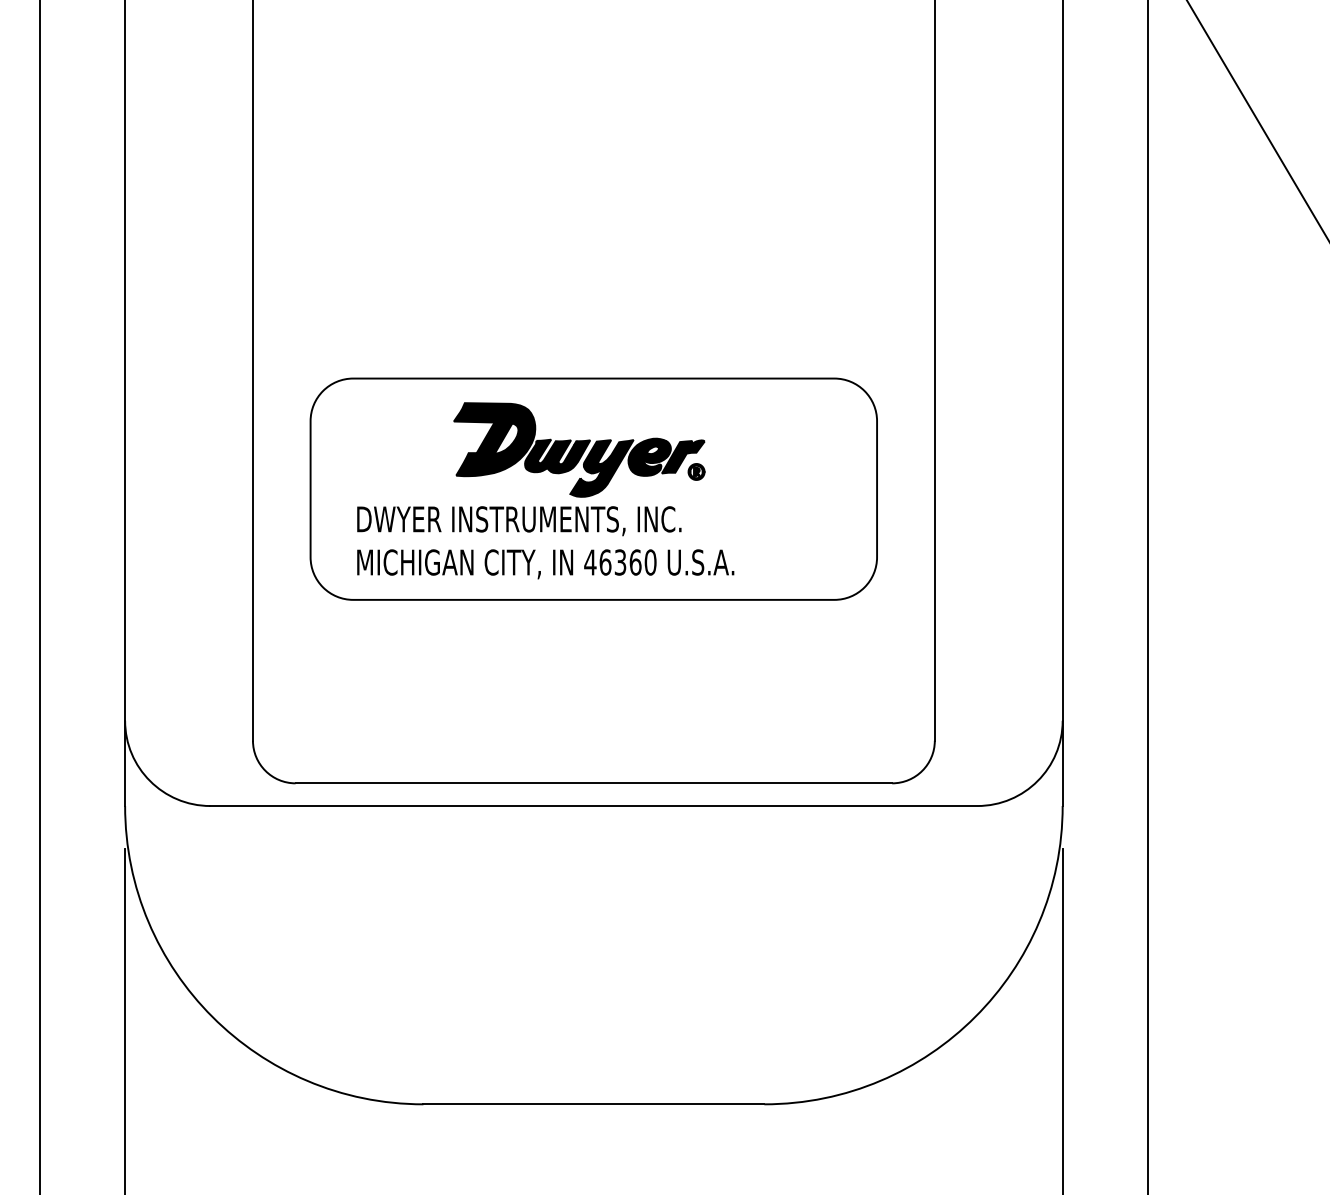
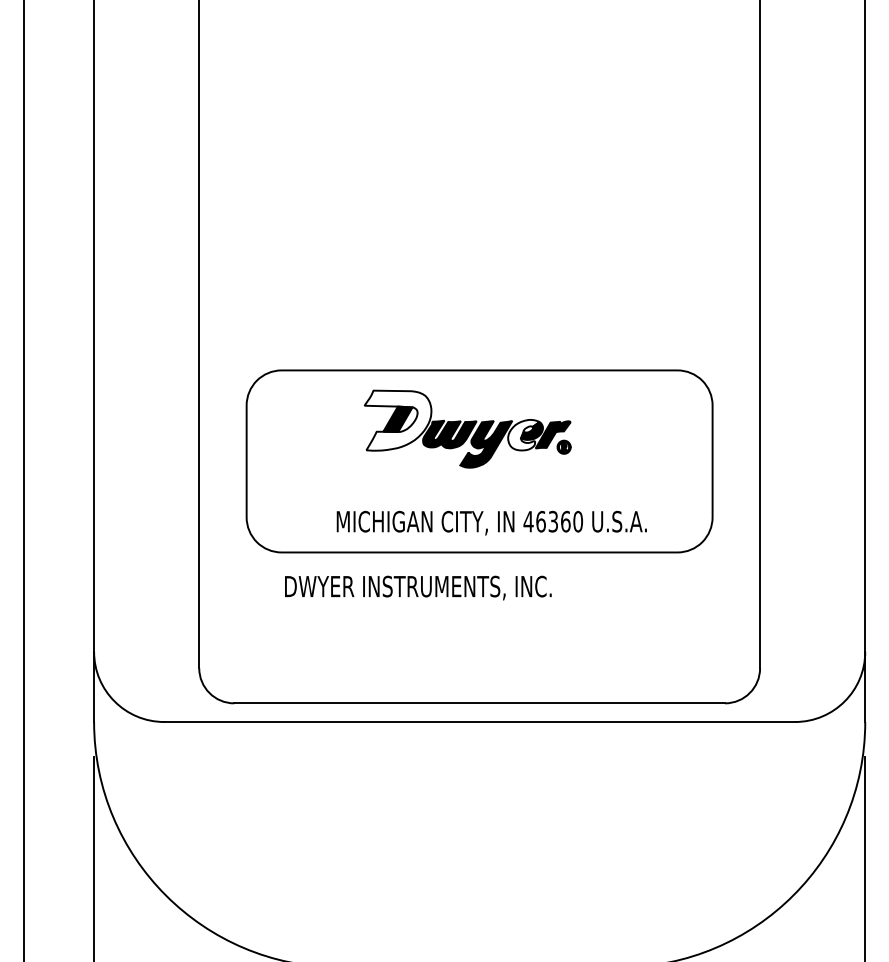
fill: (494, 439) -> (397, 420), removed
fill: (647, 456) -> (523, 434), removed
text: (519, 521) -> (418, 588), moved
text: (545, 564) -> (491, 523), moved

